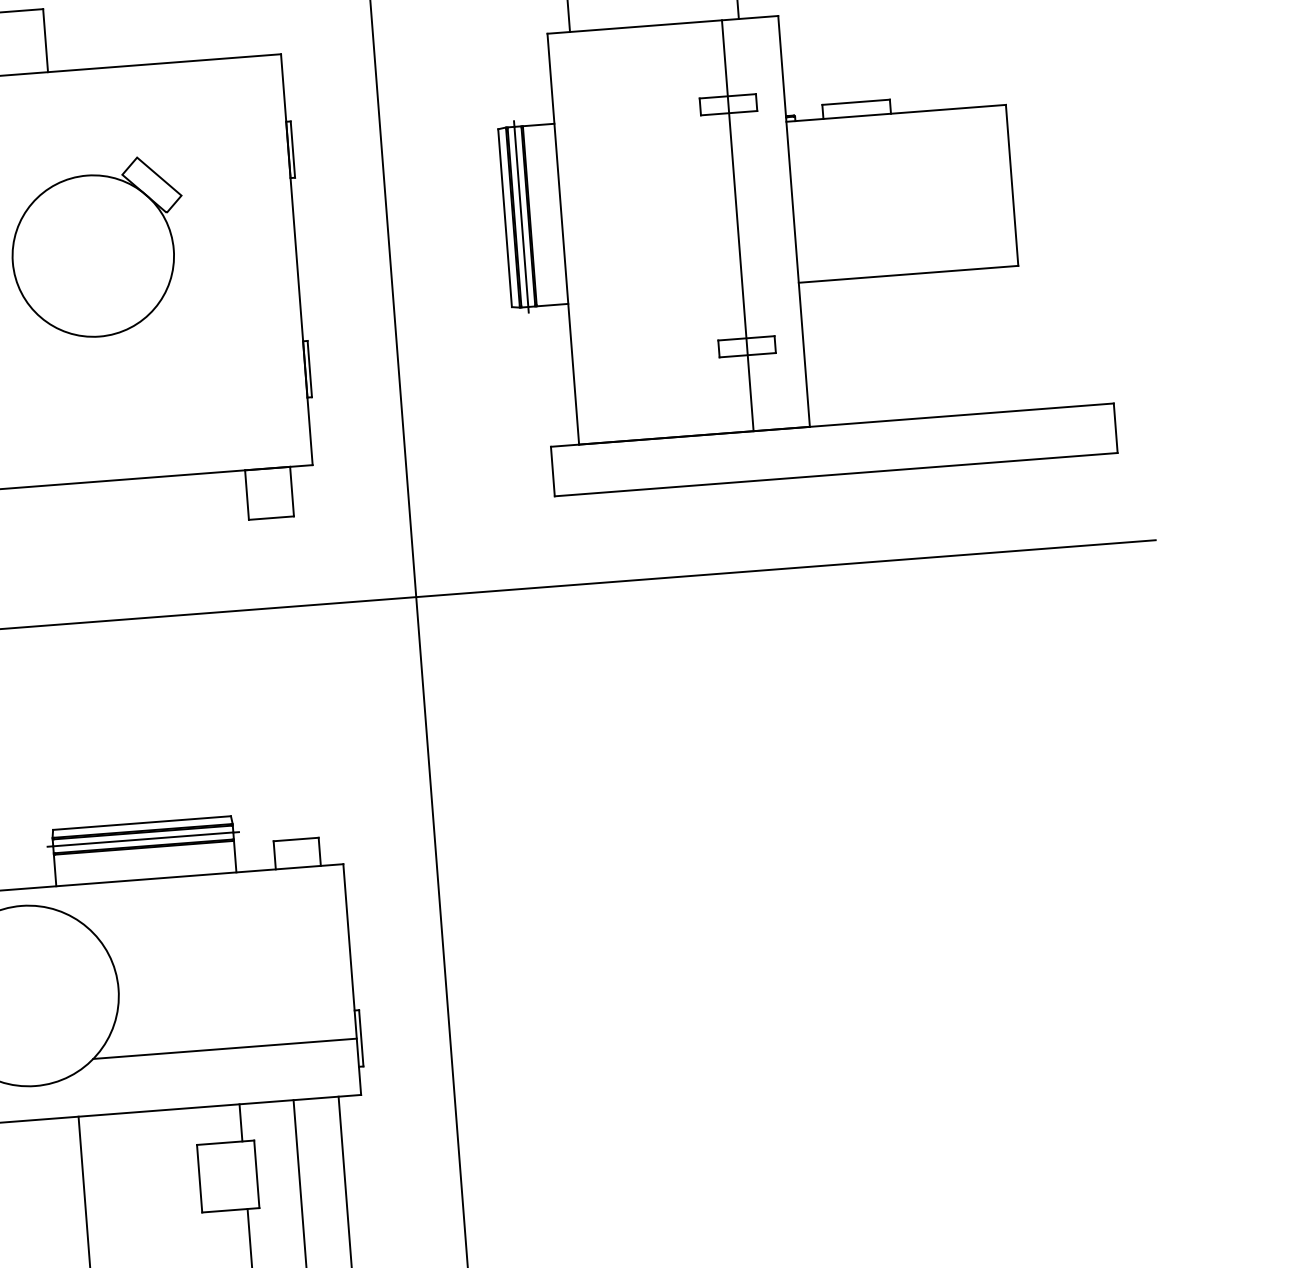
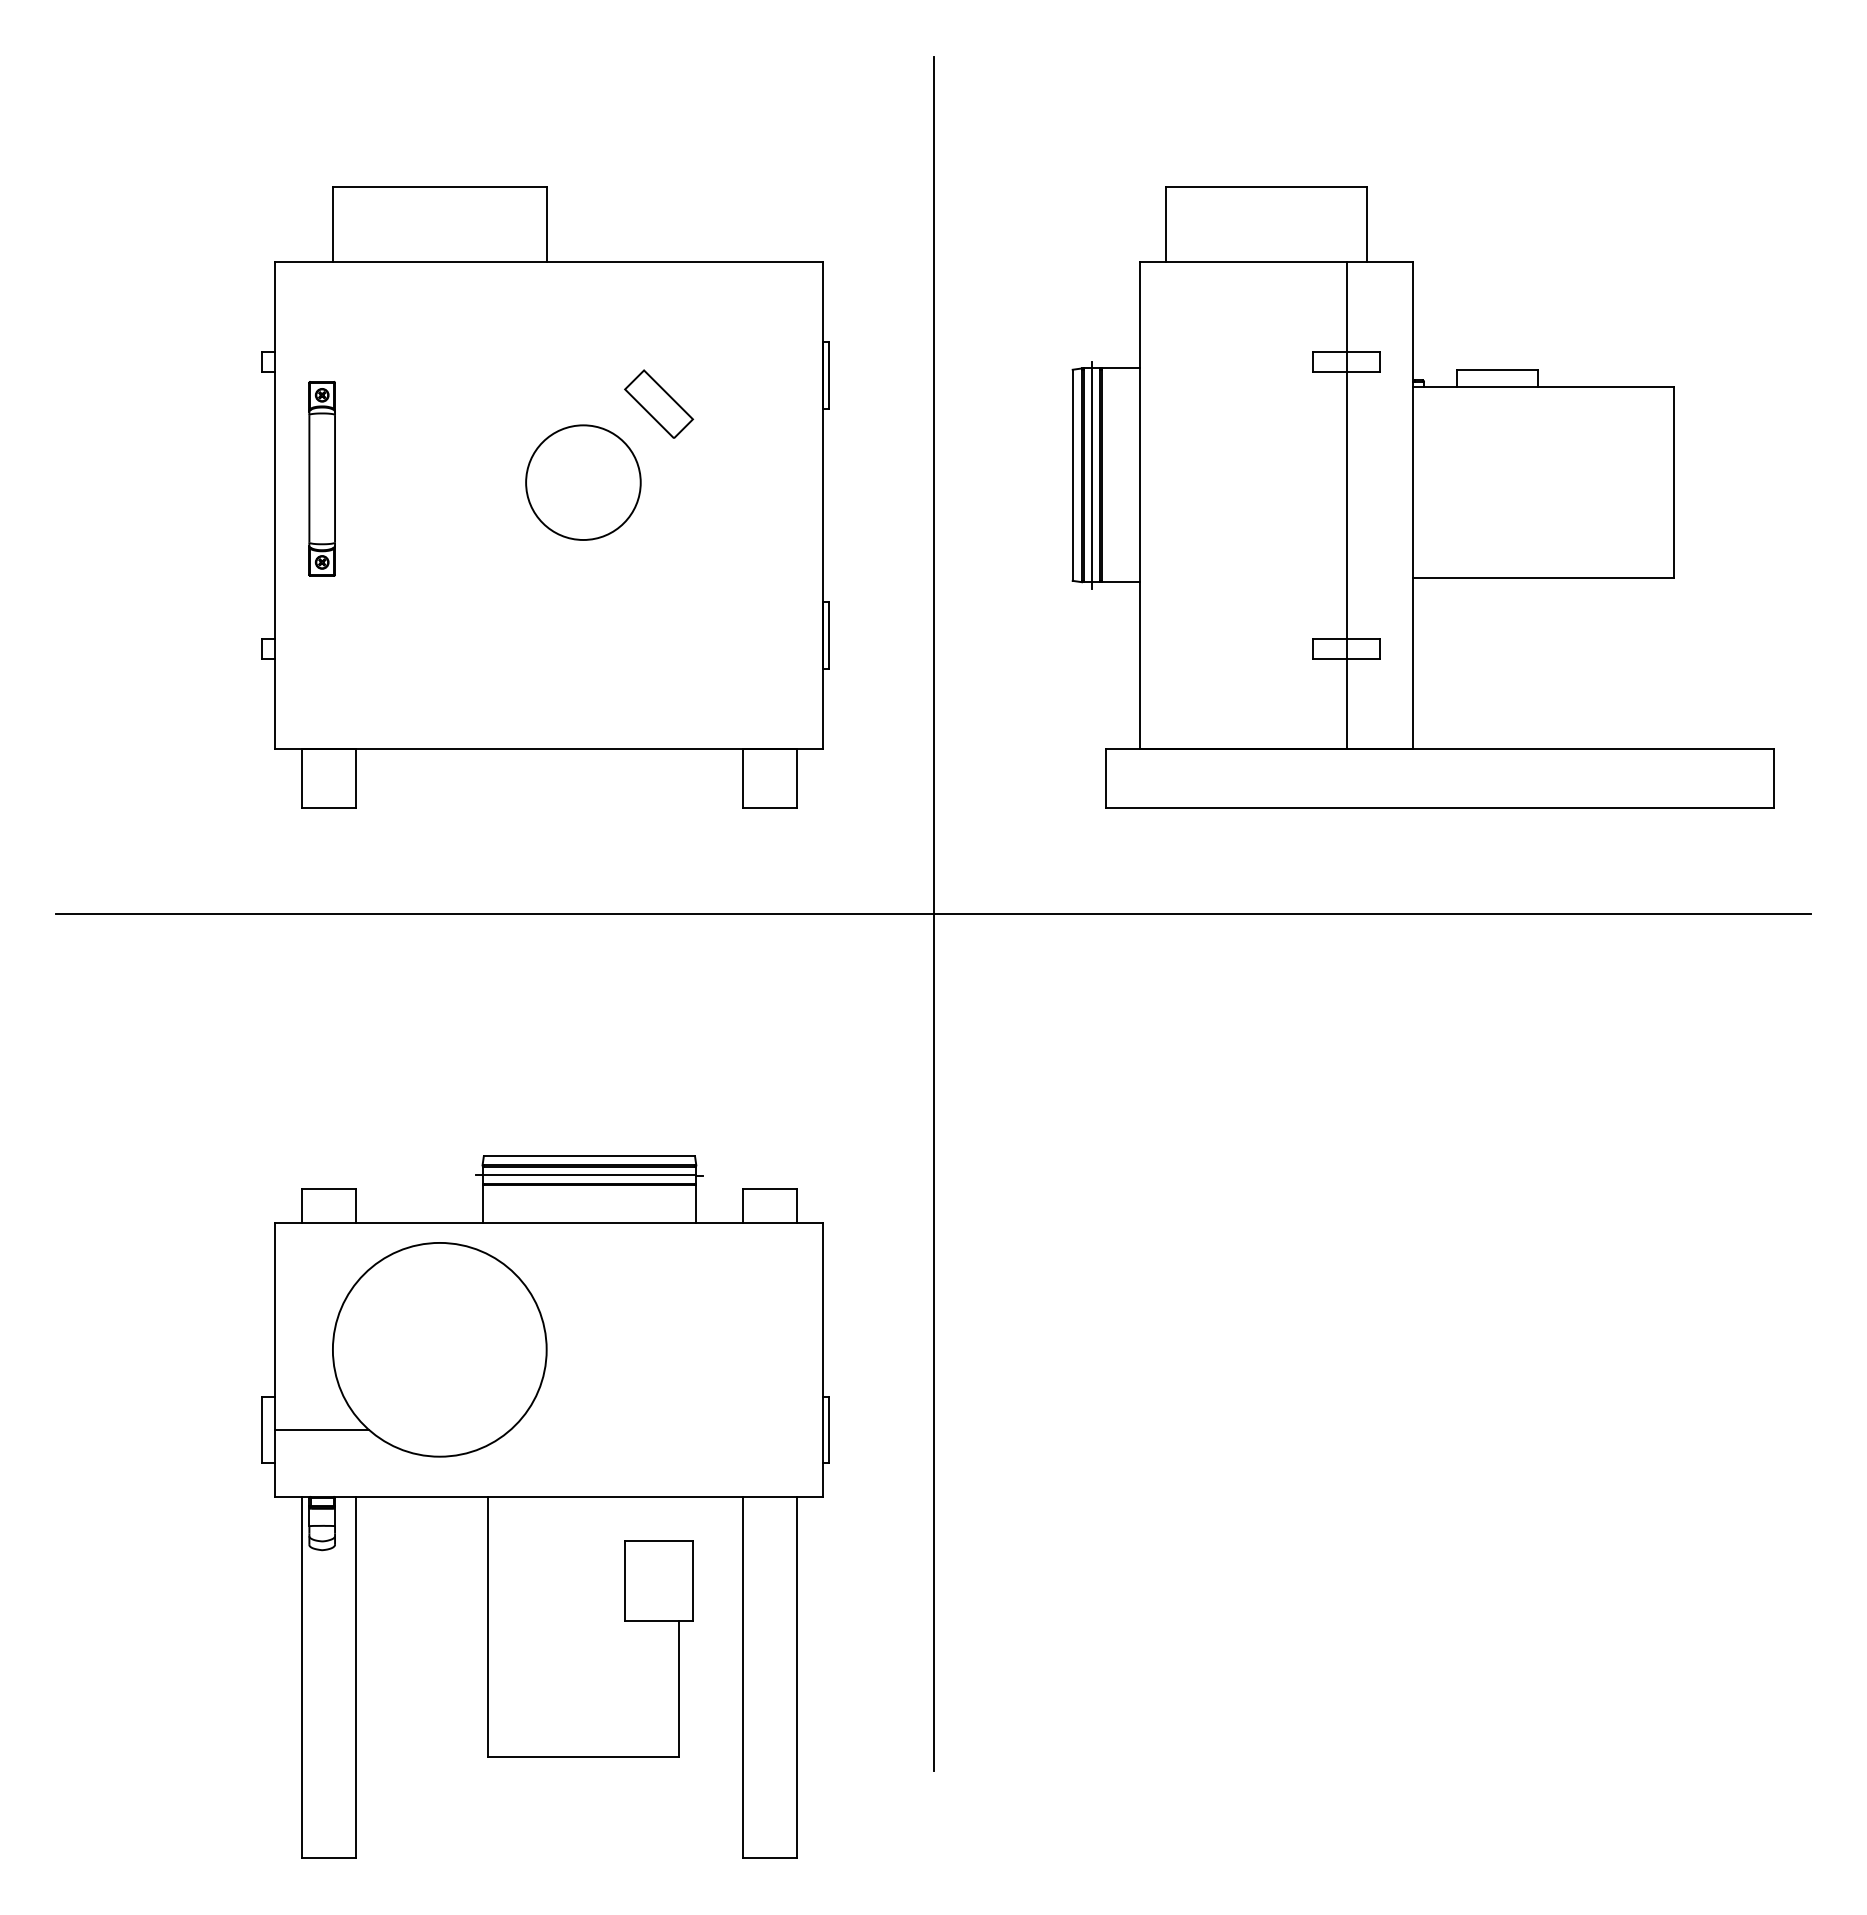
circle: (92, 256) -> (582, 482), size x0.6
line: (224, 1048) -> (666, 1429), removed
line: (240, 1122) -> (678, 1518), removed

